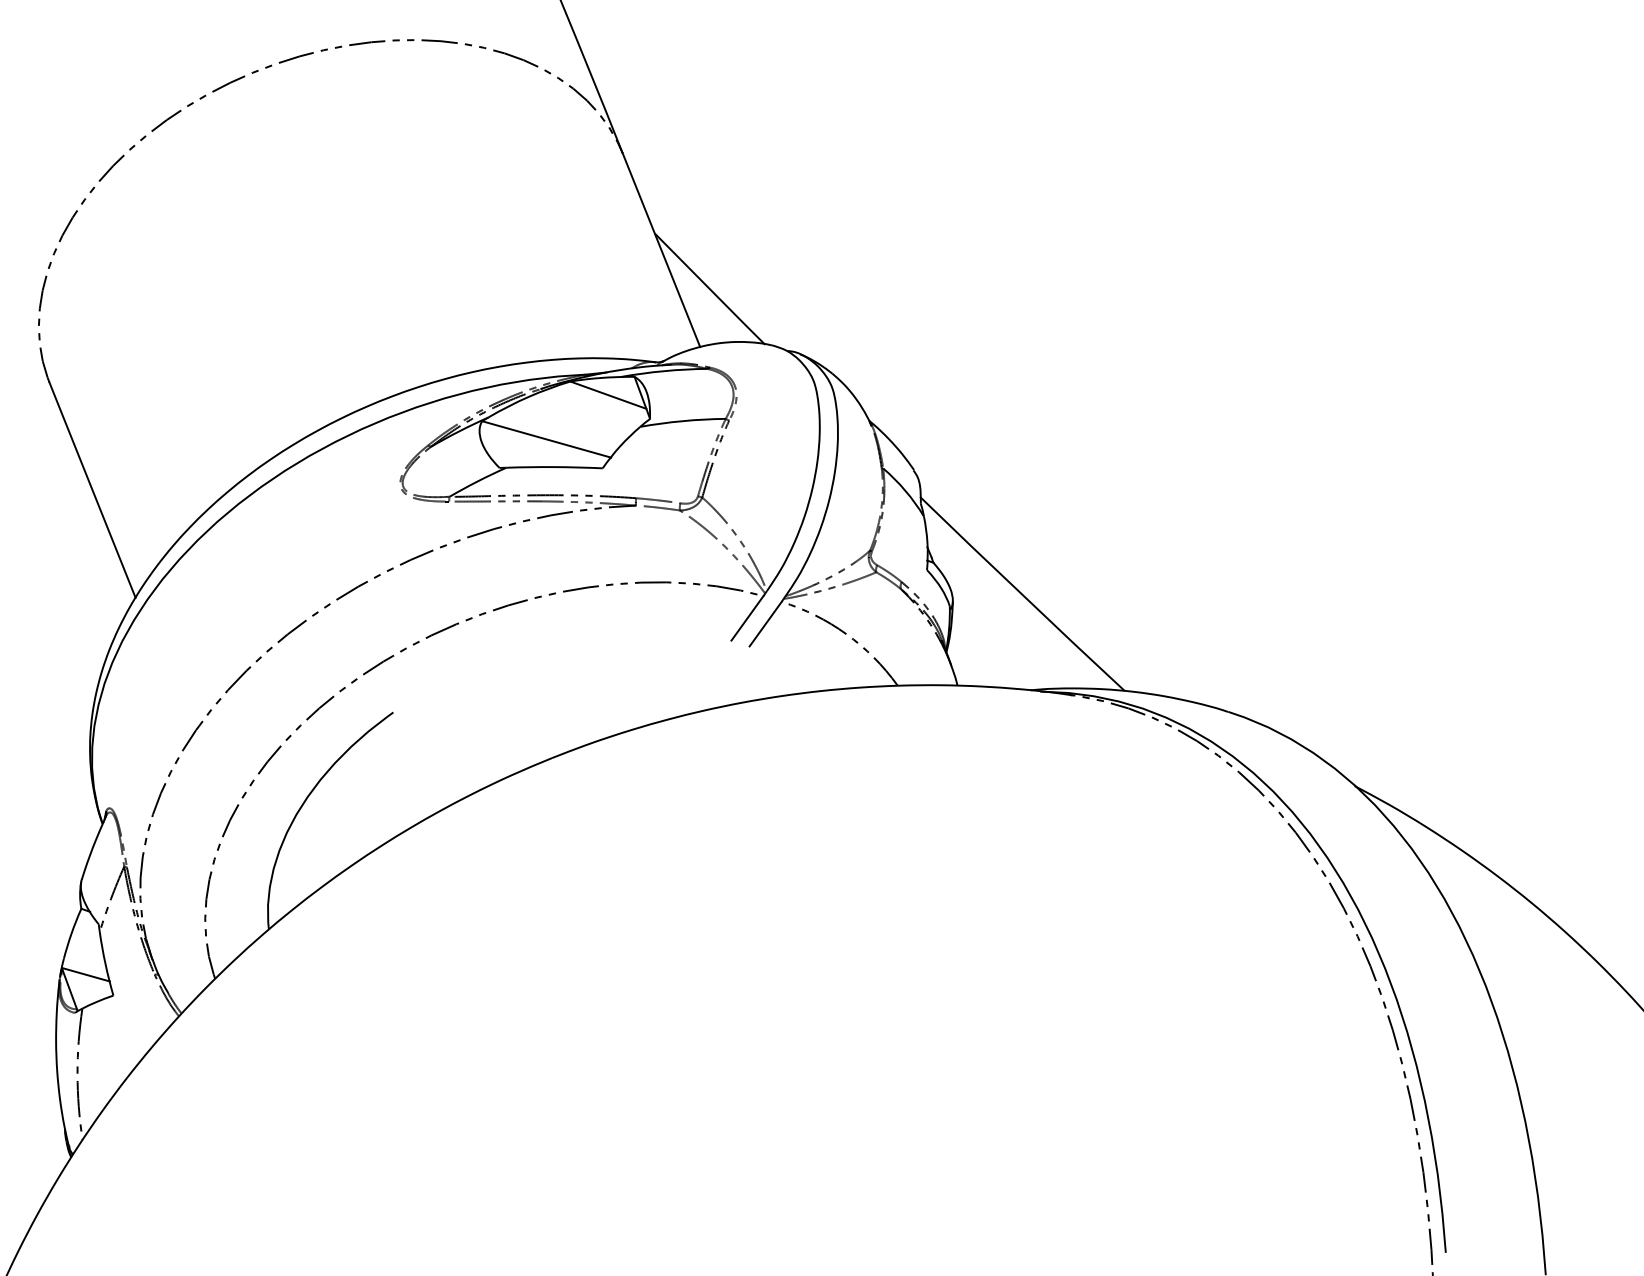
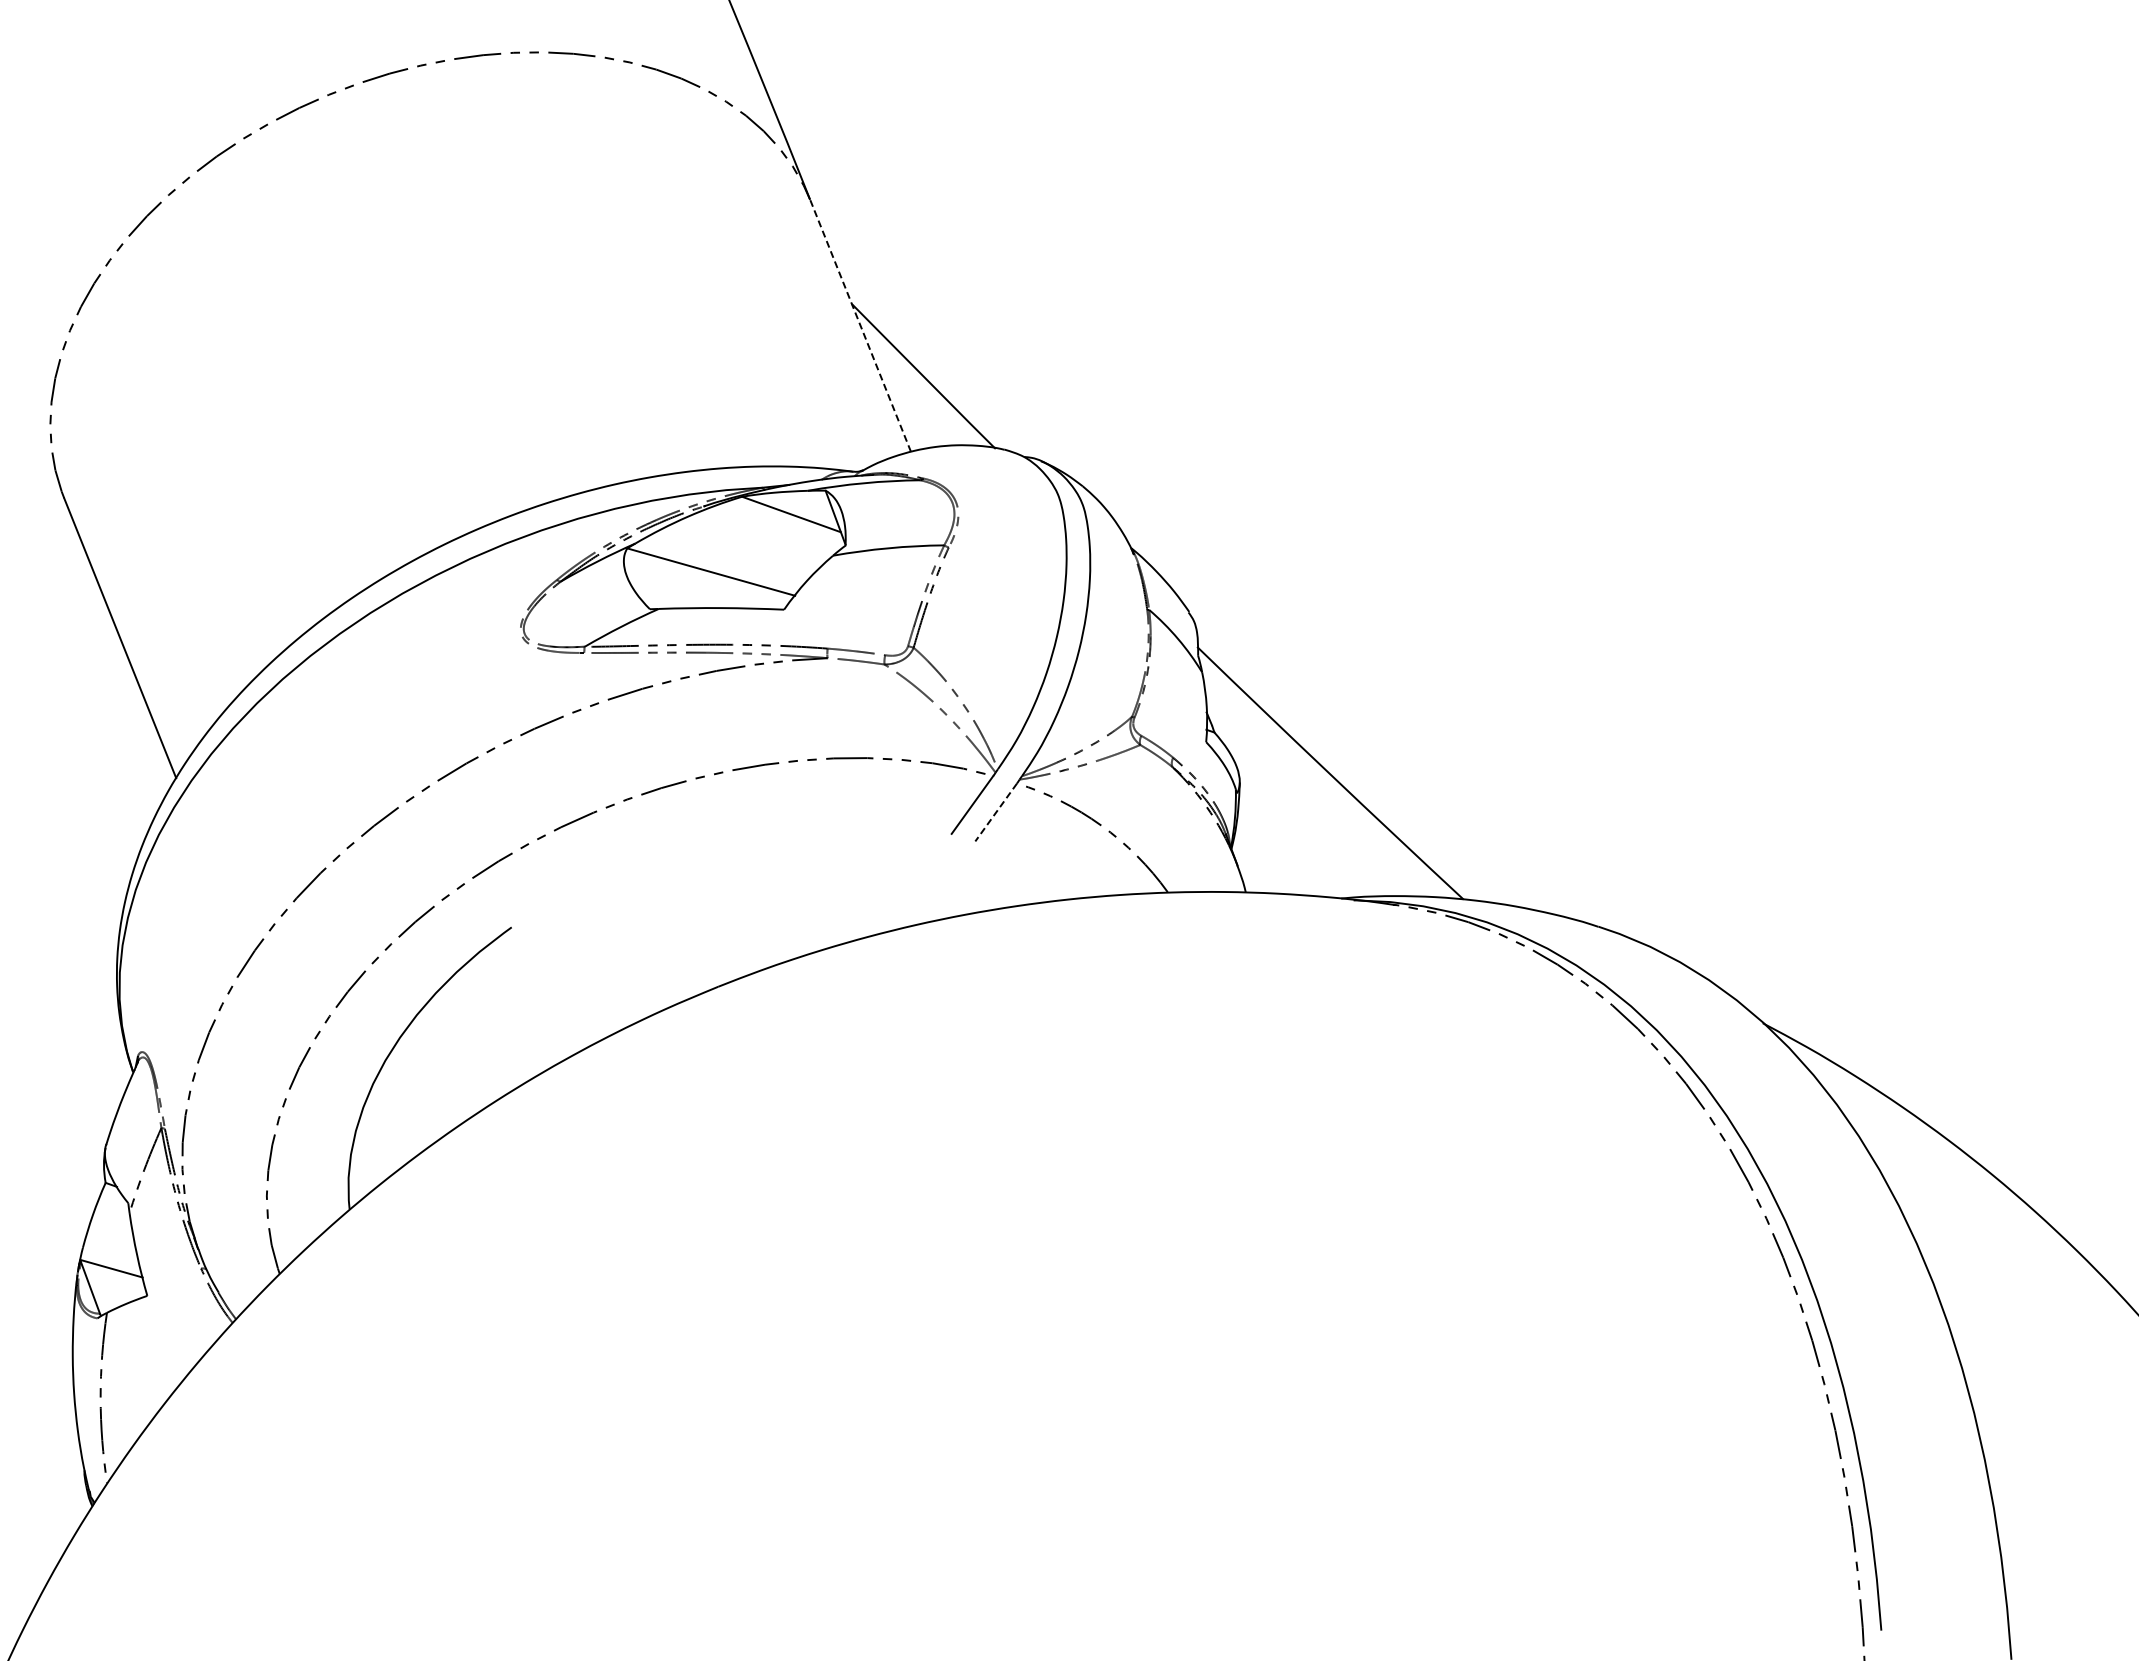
line: (661, 249) -> (860, 325), solid -> dashed
line: (765, 624) -> (996, 812), solid -> dashed

